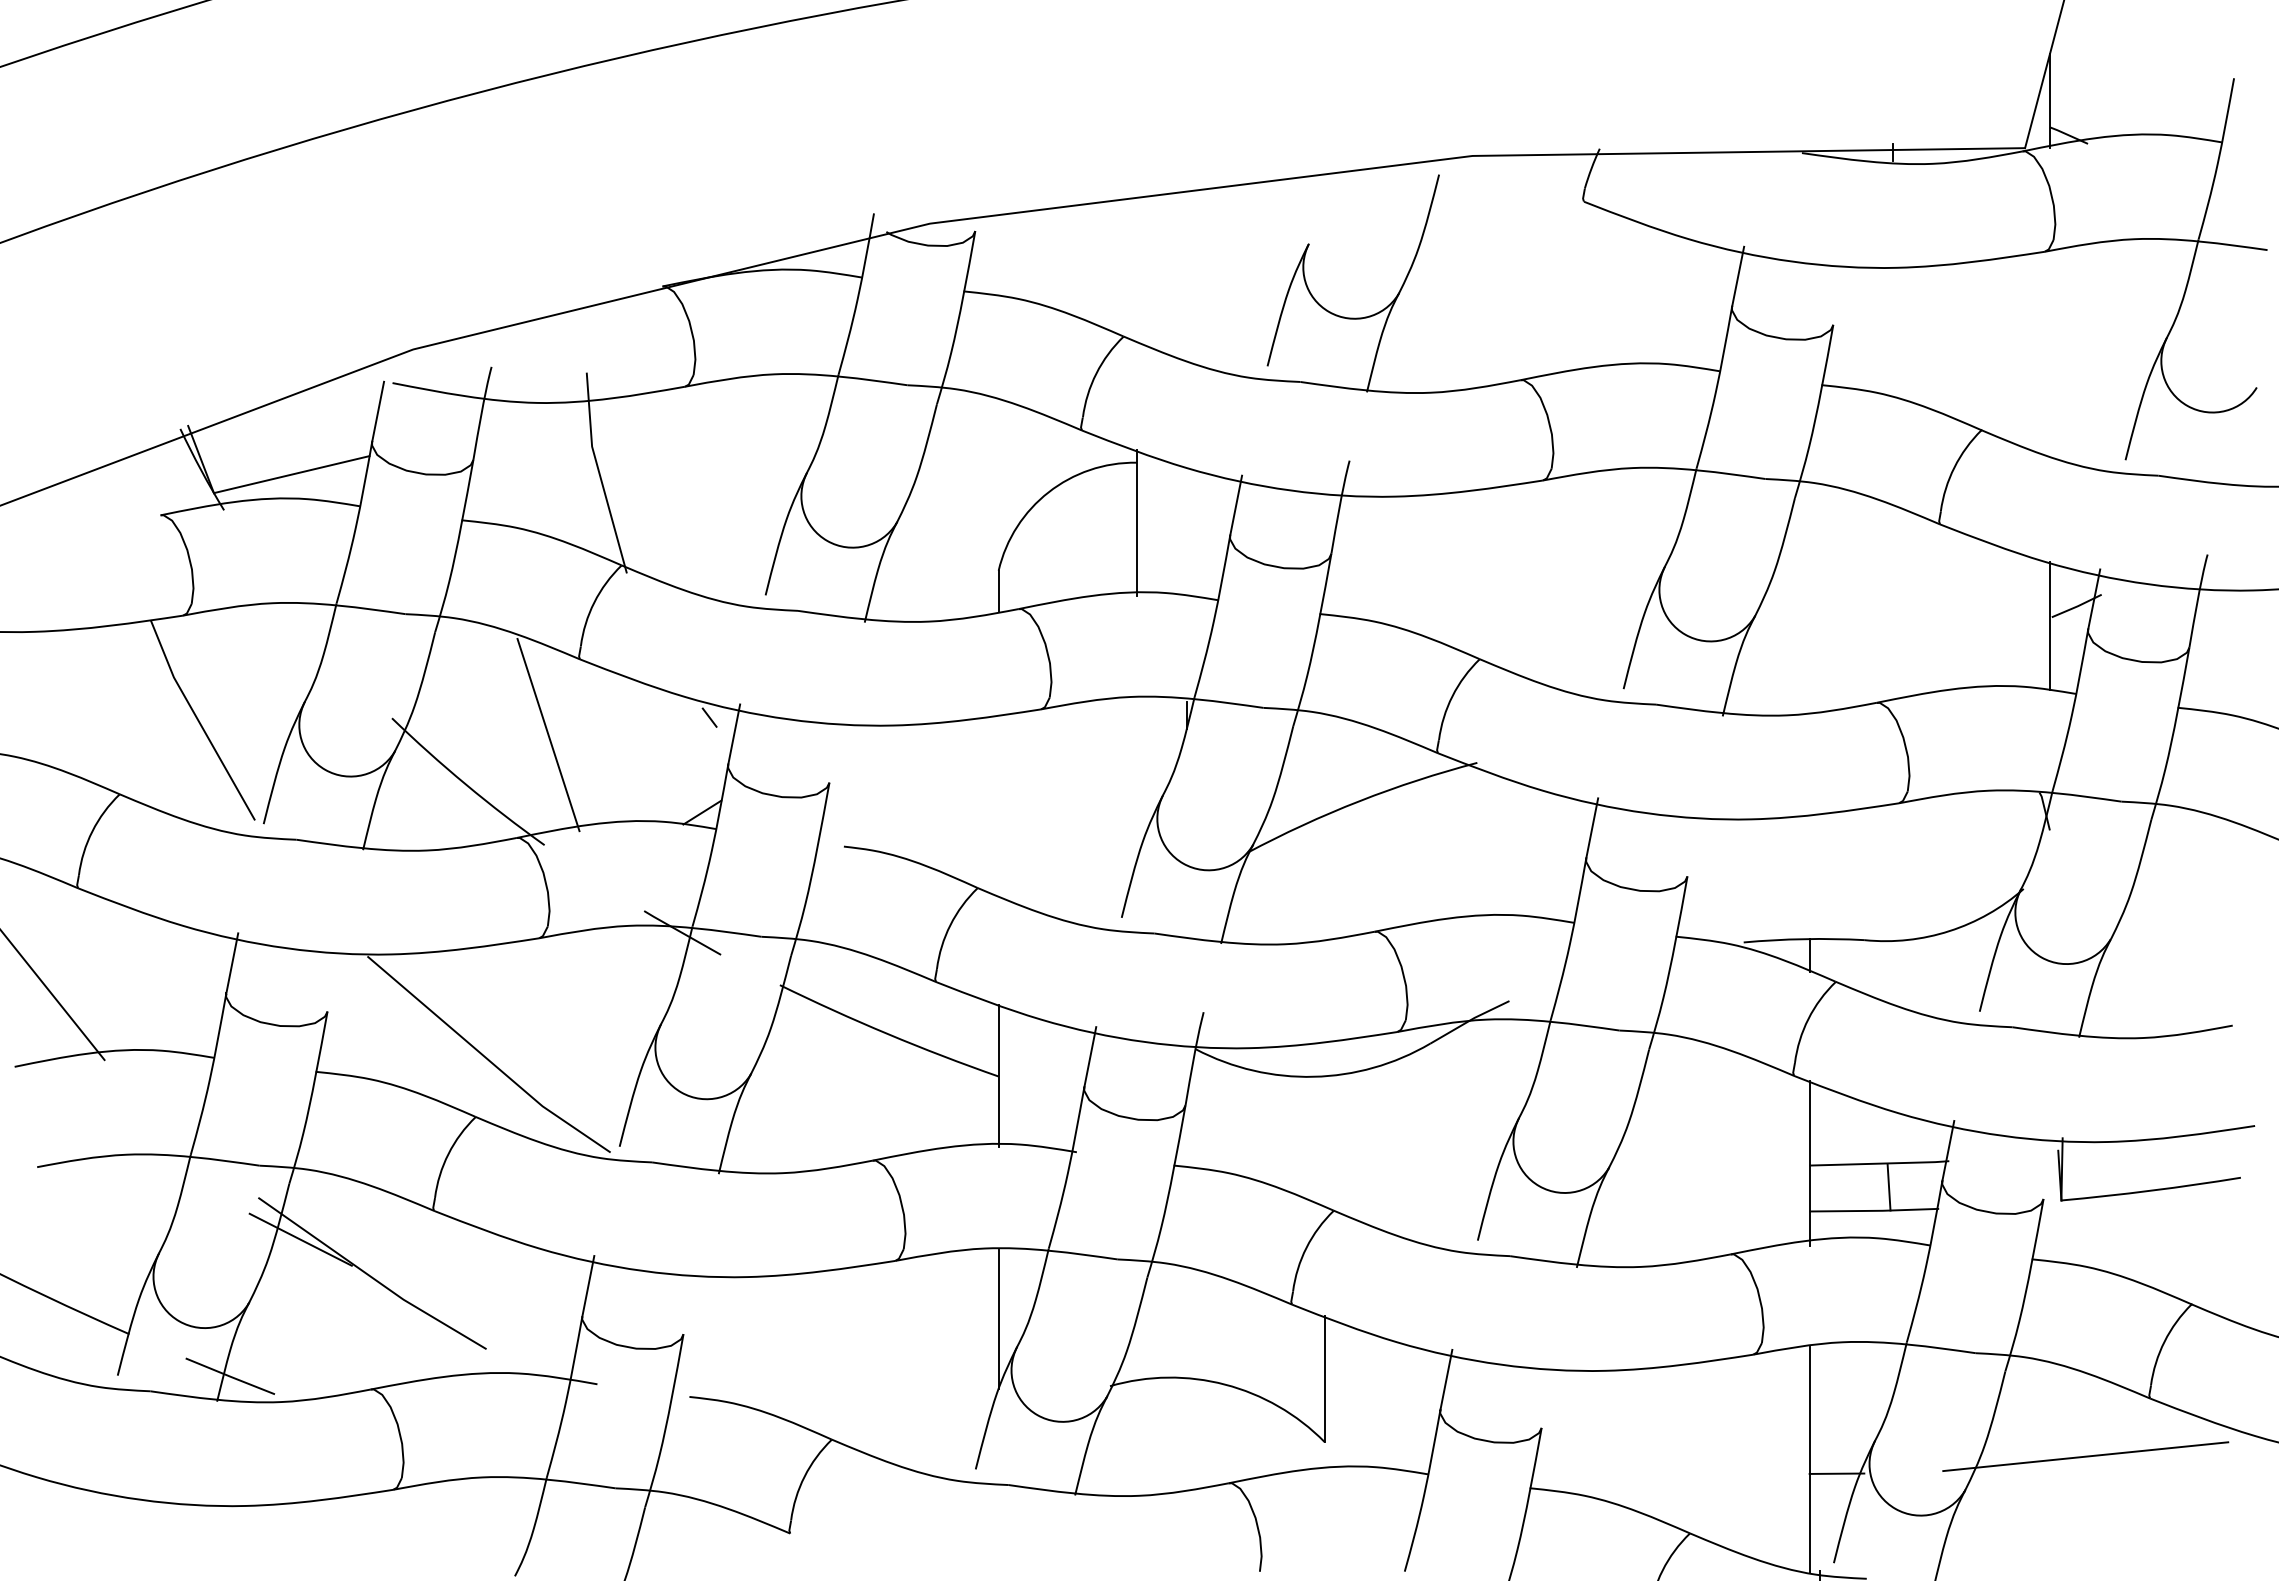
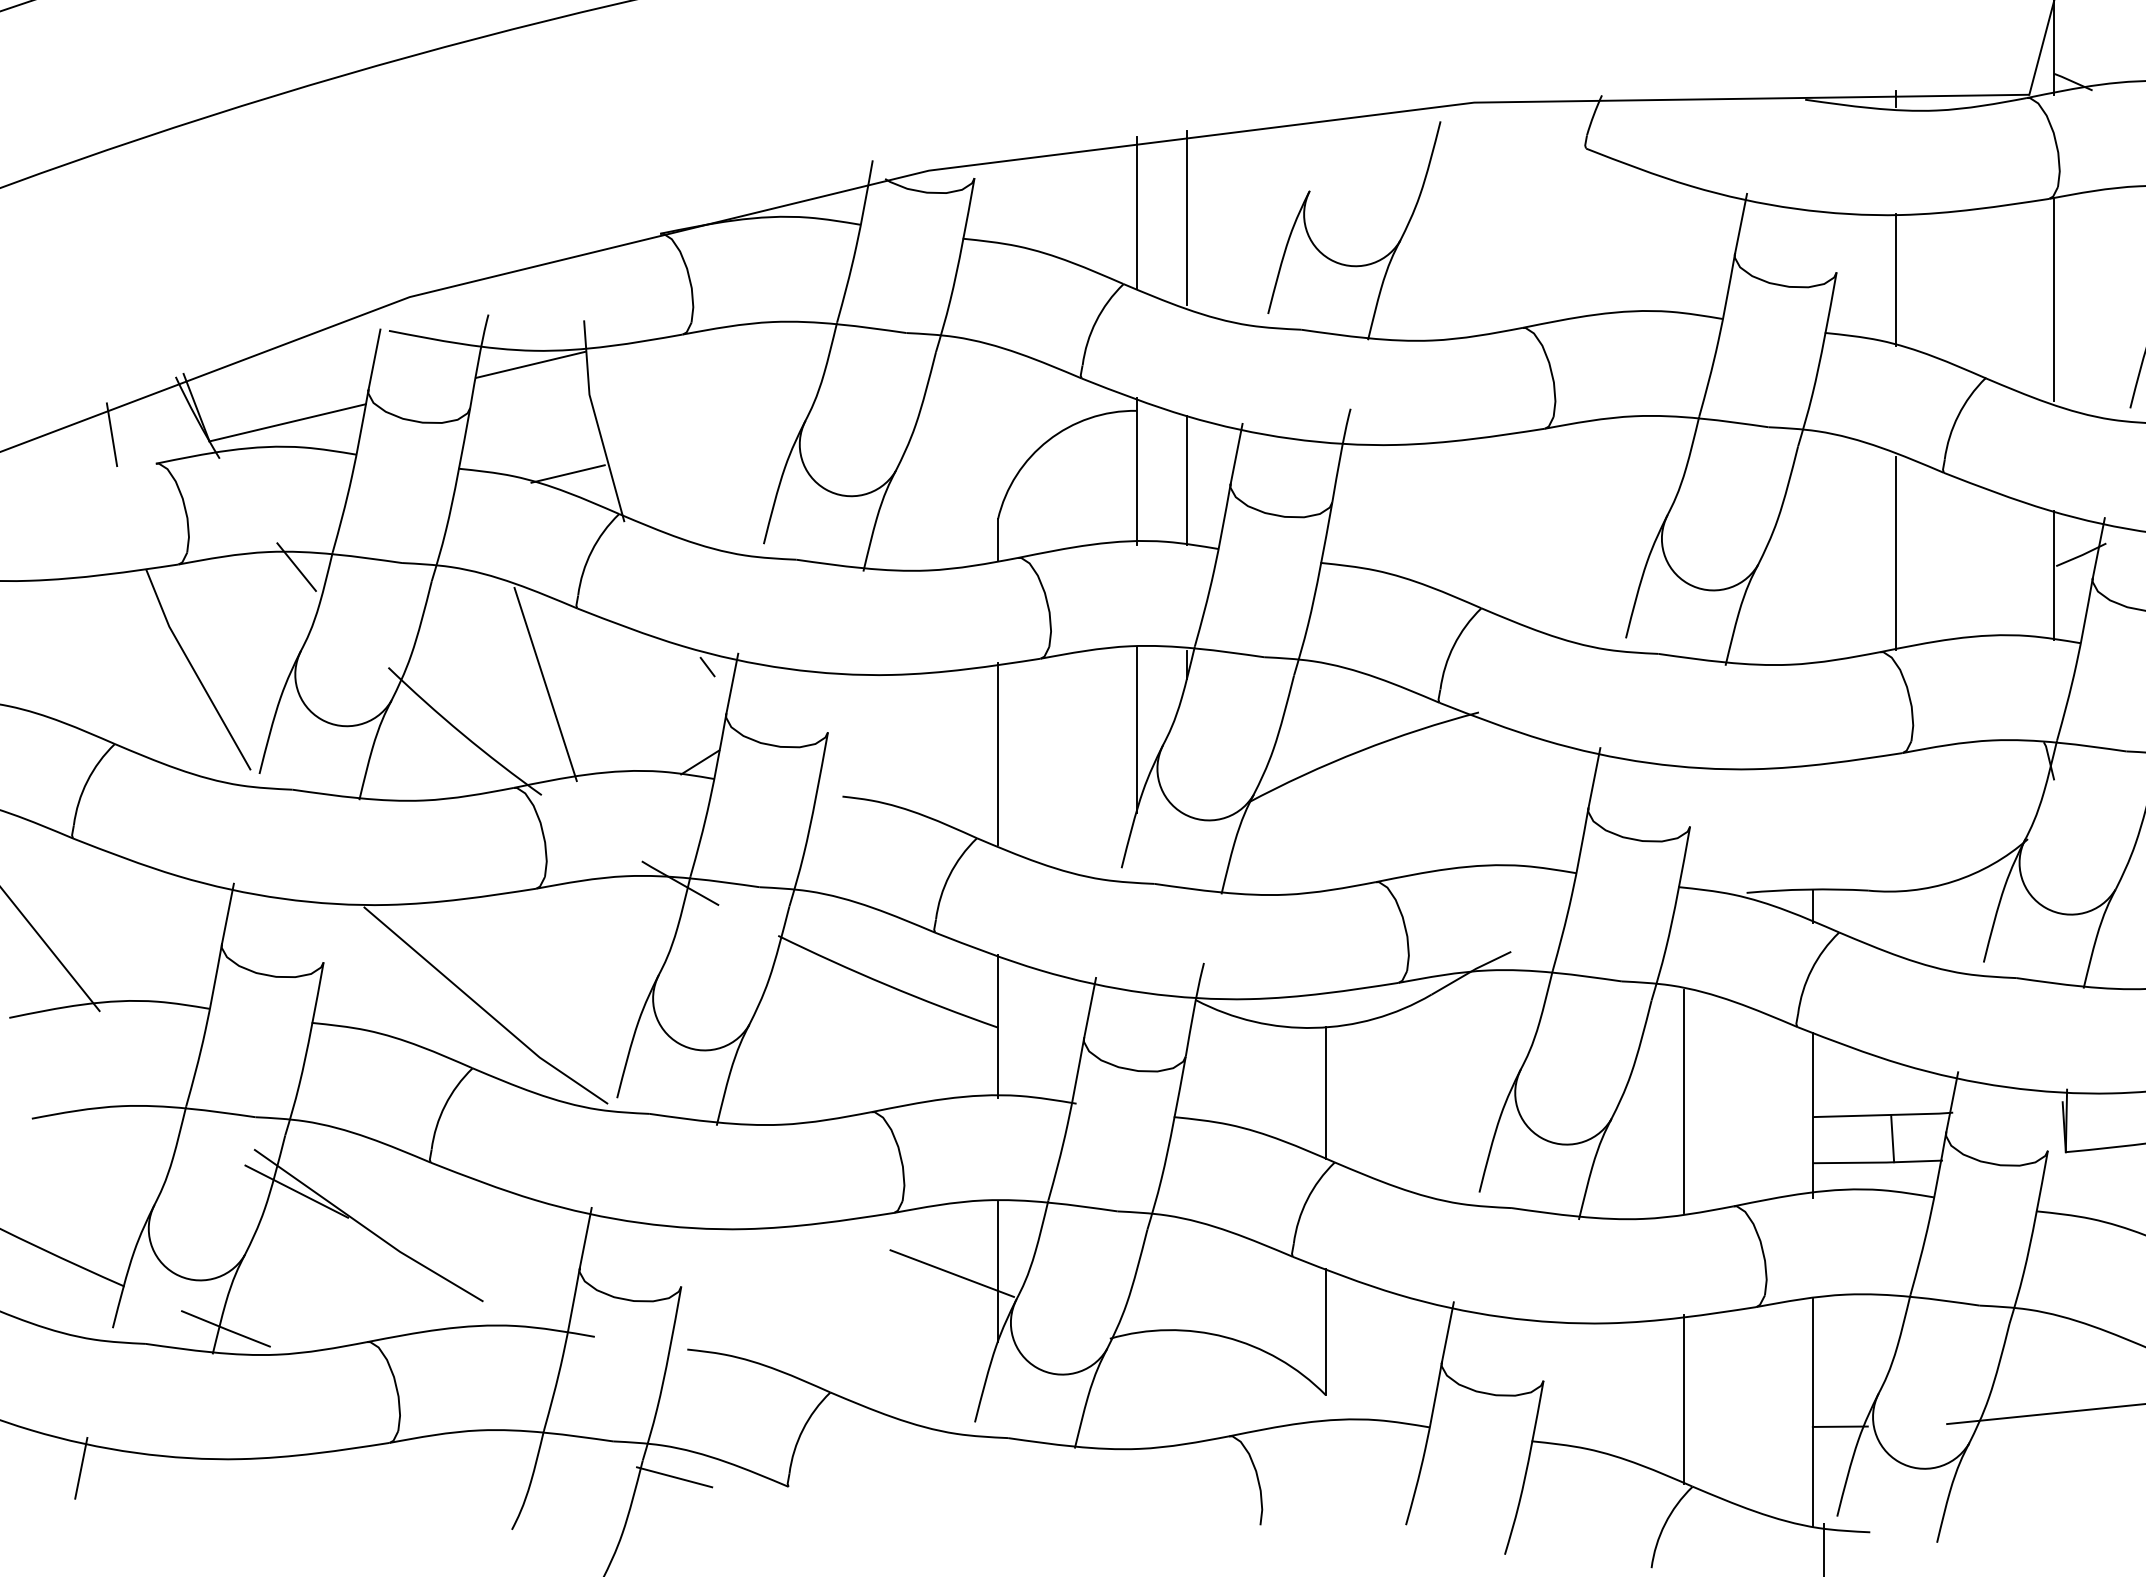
line: (1137, 265) -> (1137, 212), added
line: (1186, 270) -> (1186, 217), added
line: (1892, 332) -> (1896, 280), added
line: (2049, 351) -> (2053, 299), added
line: (533, 416) -> (530, 364), added
line: (116, 486) -> (111, 434), added
line: (570, 525) -> (567, 473), added
line: (1186, 531) -> (1186, 479), added
line: (1892, 604) -> (1896, 553), added
line: (300, 617) -> (296, 566), added
line: (1137, 779) -> (1137, 729), added
line: (998, 804) -> (997, 754), added
line: (1324, 1141) -> (1325, 1092), added
line: (1681, 1149) -> (1684, 1100), added
line: (952, 1321) -> (951, 1273), added
line: (1681, 1446) -> (1684, 1399), added
line: (86, 1514) -> (81, 1467), added
line: (676, 1523) -> (674, 1476), added

